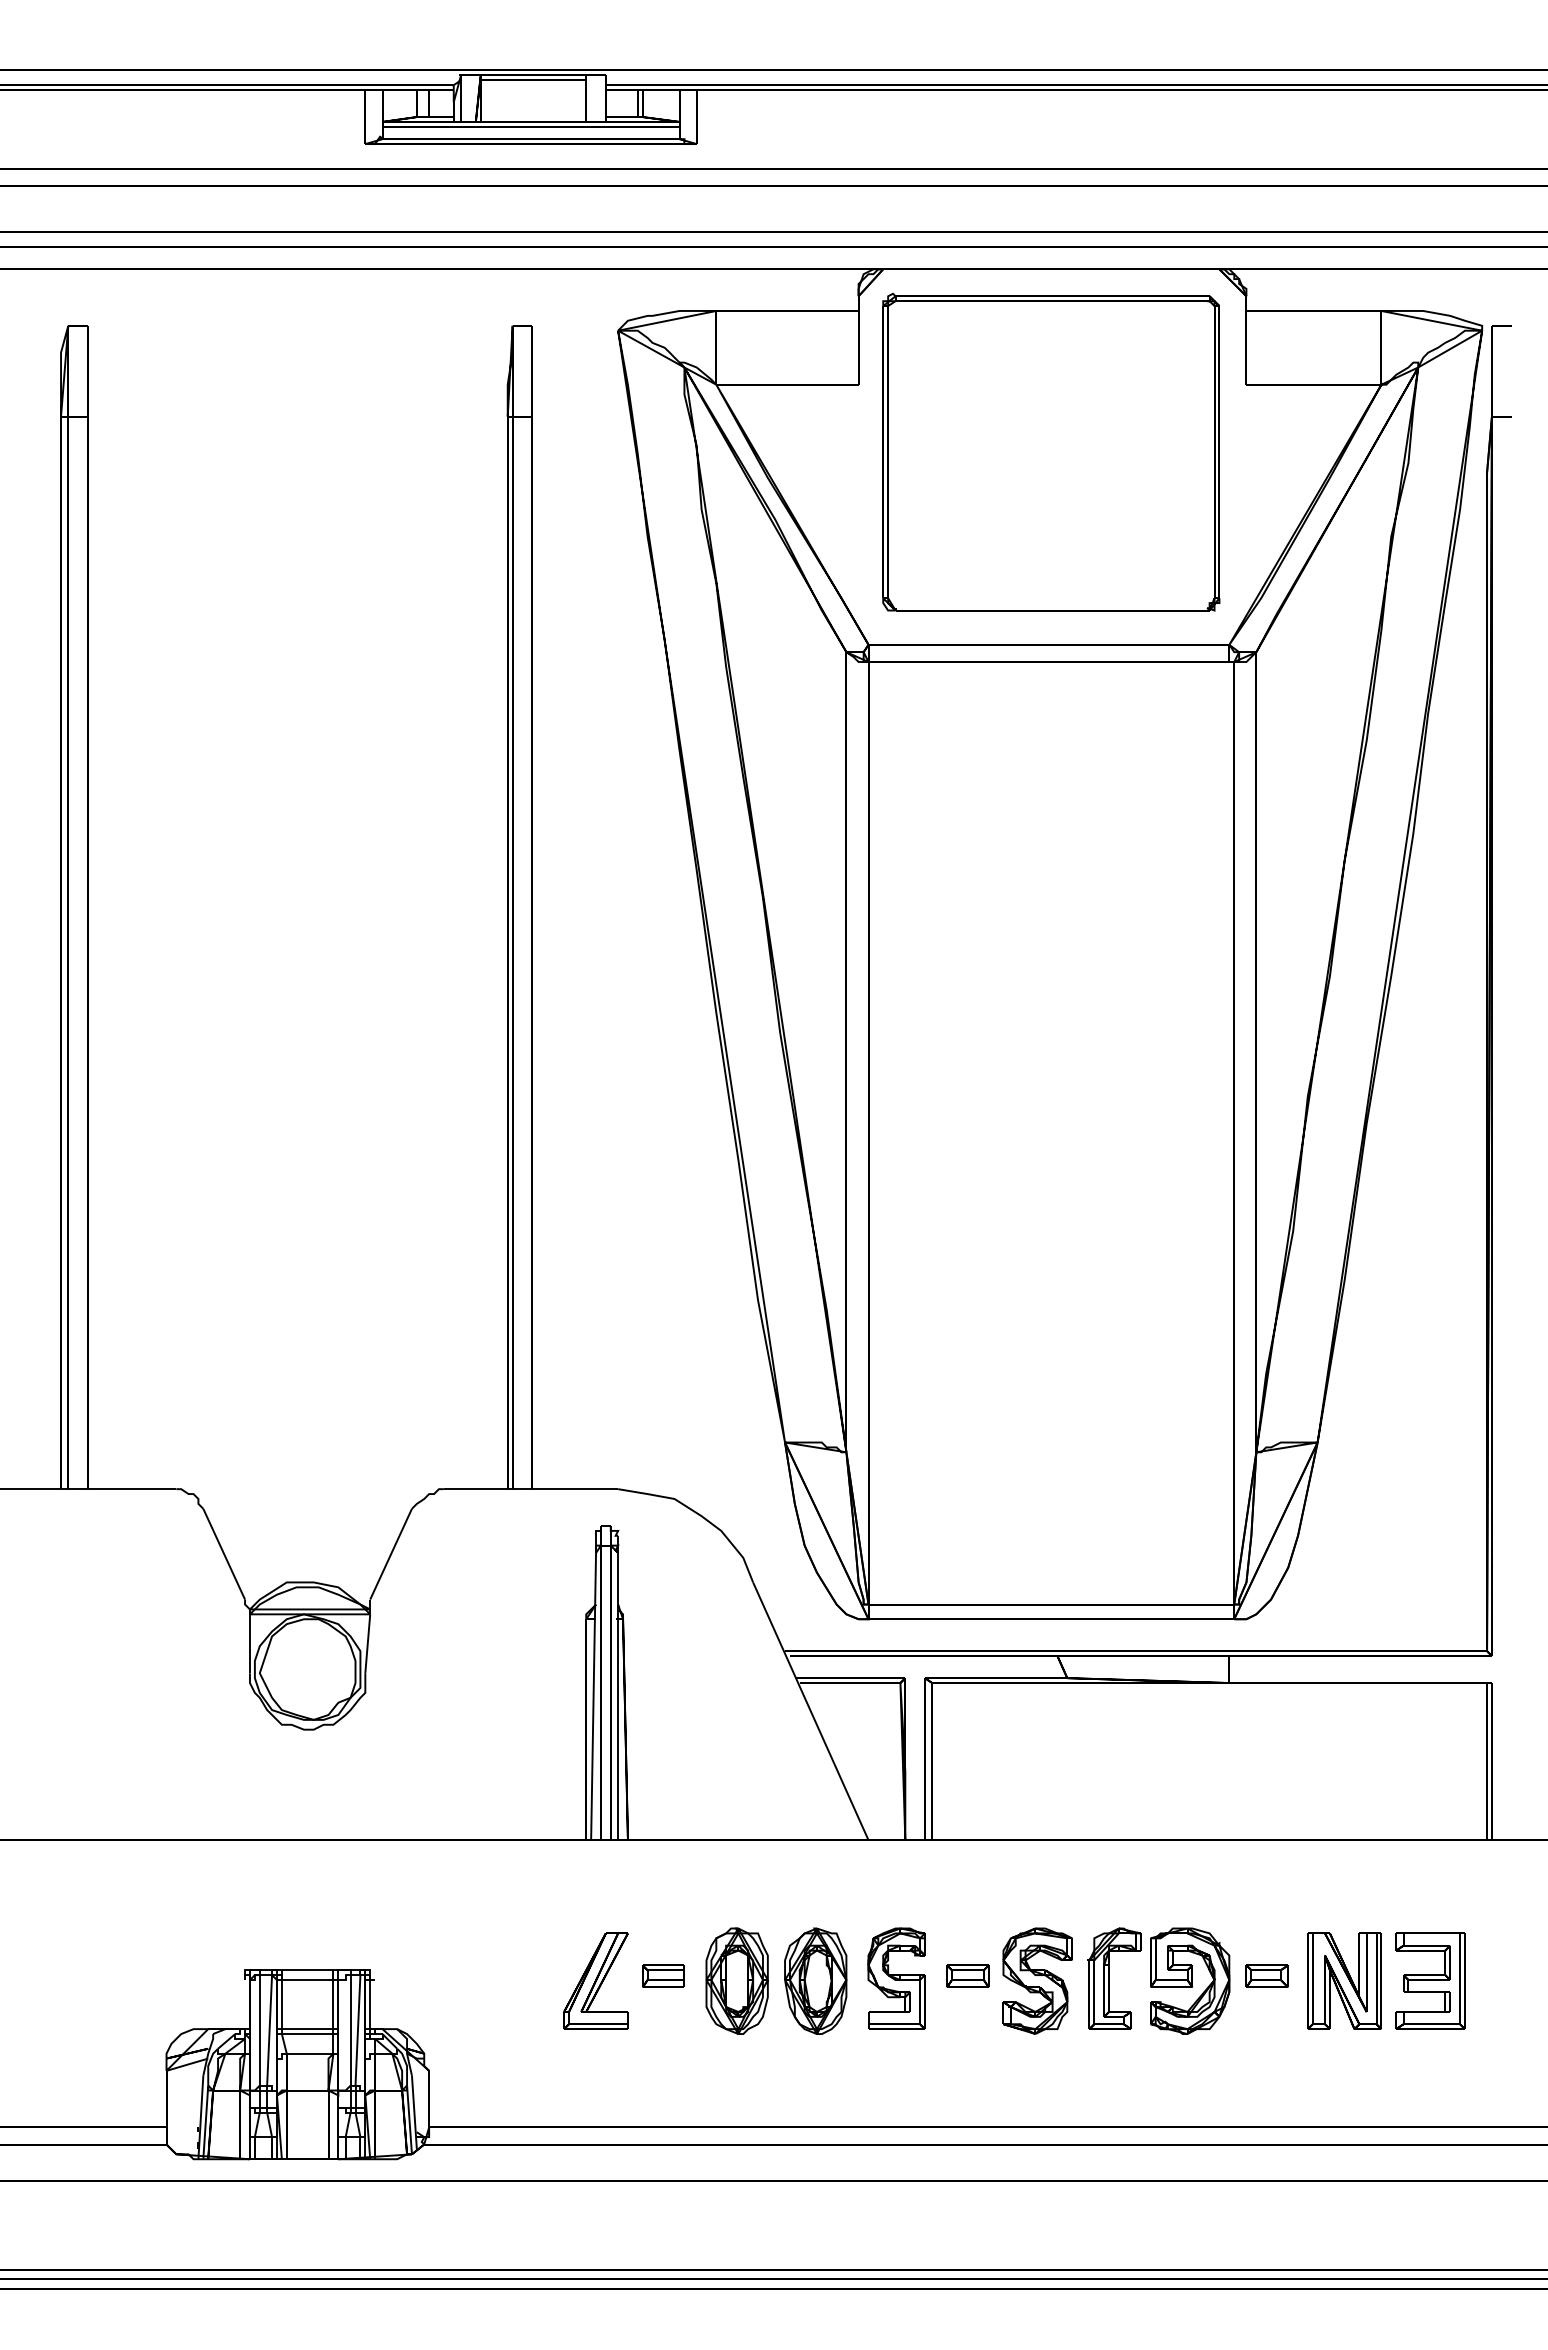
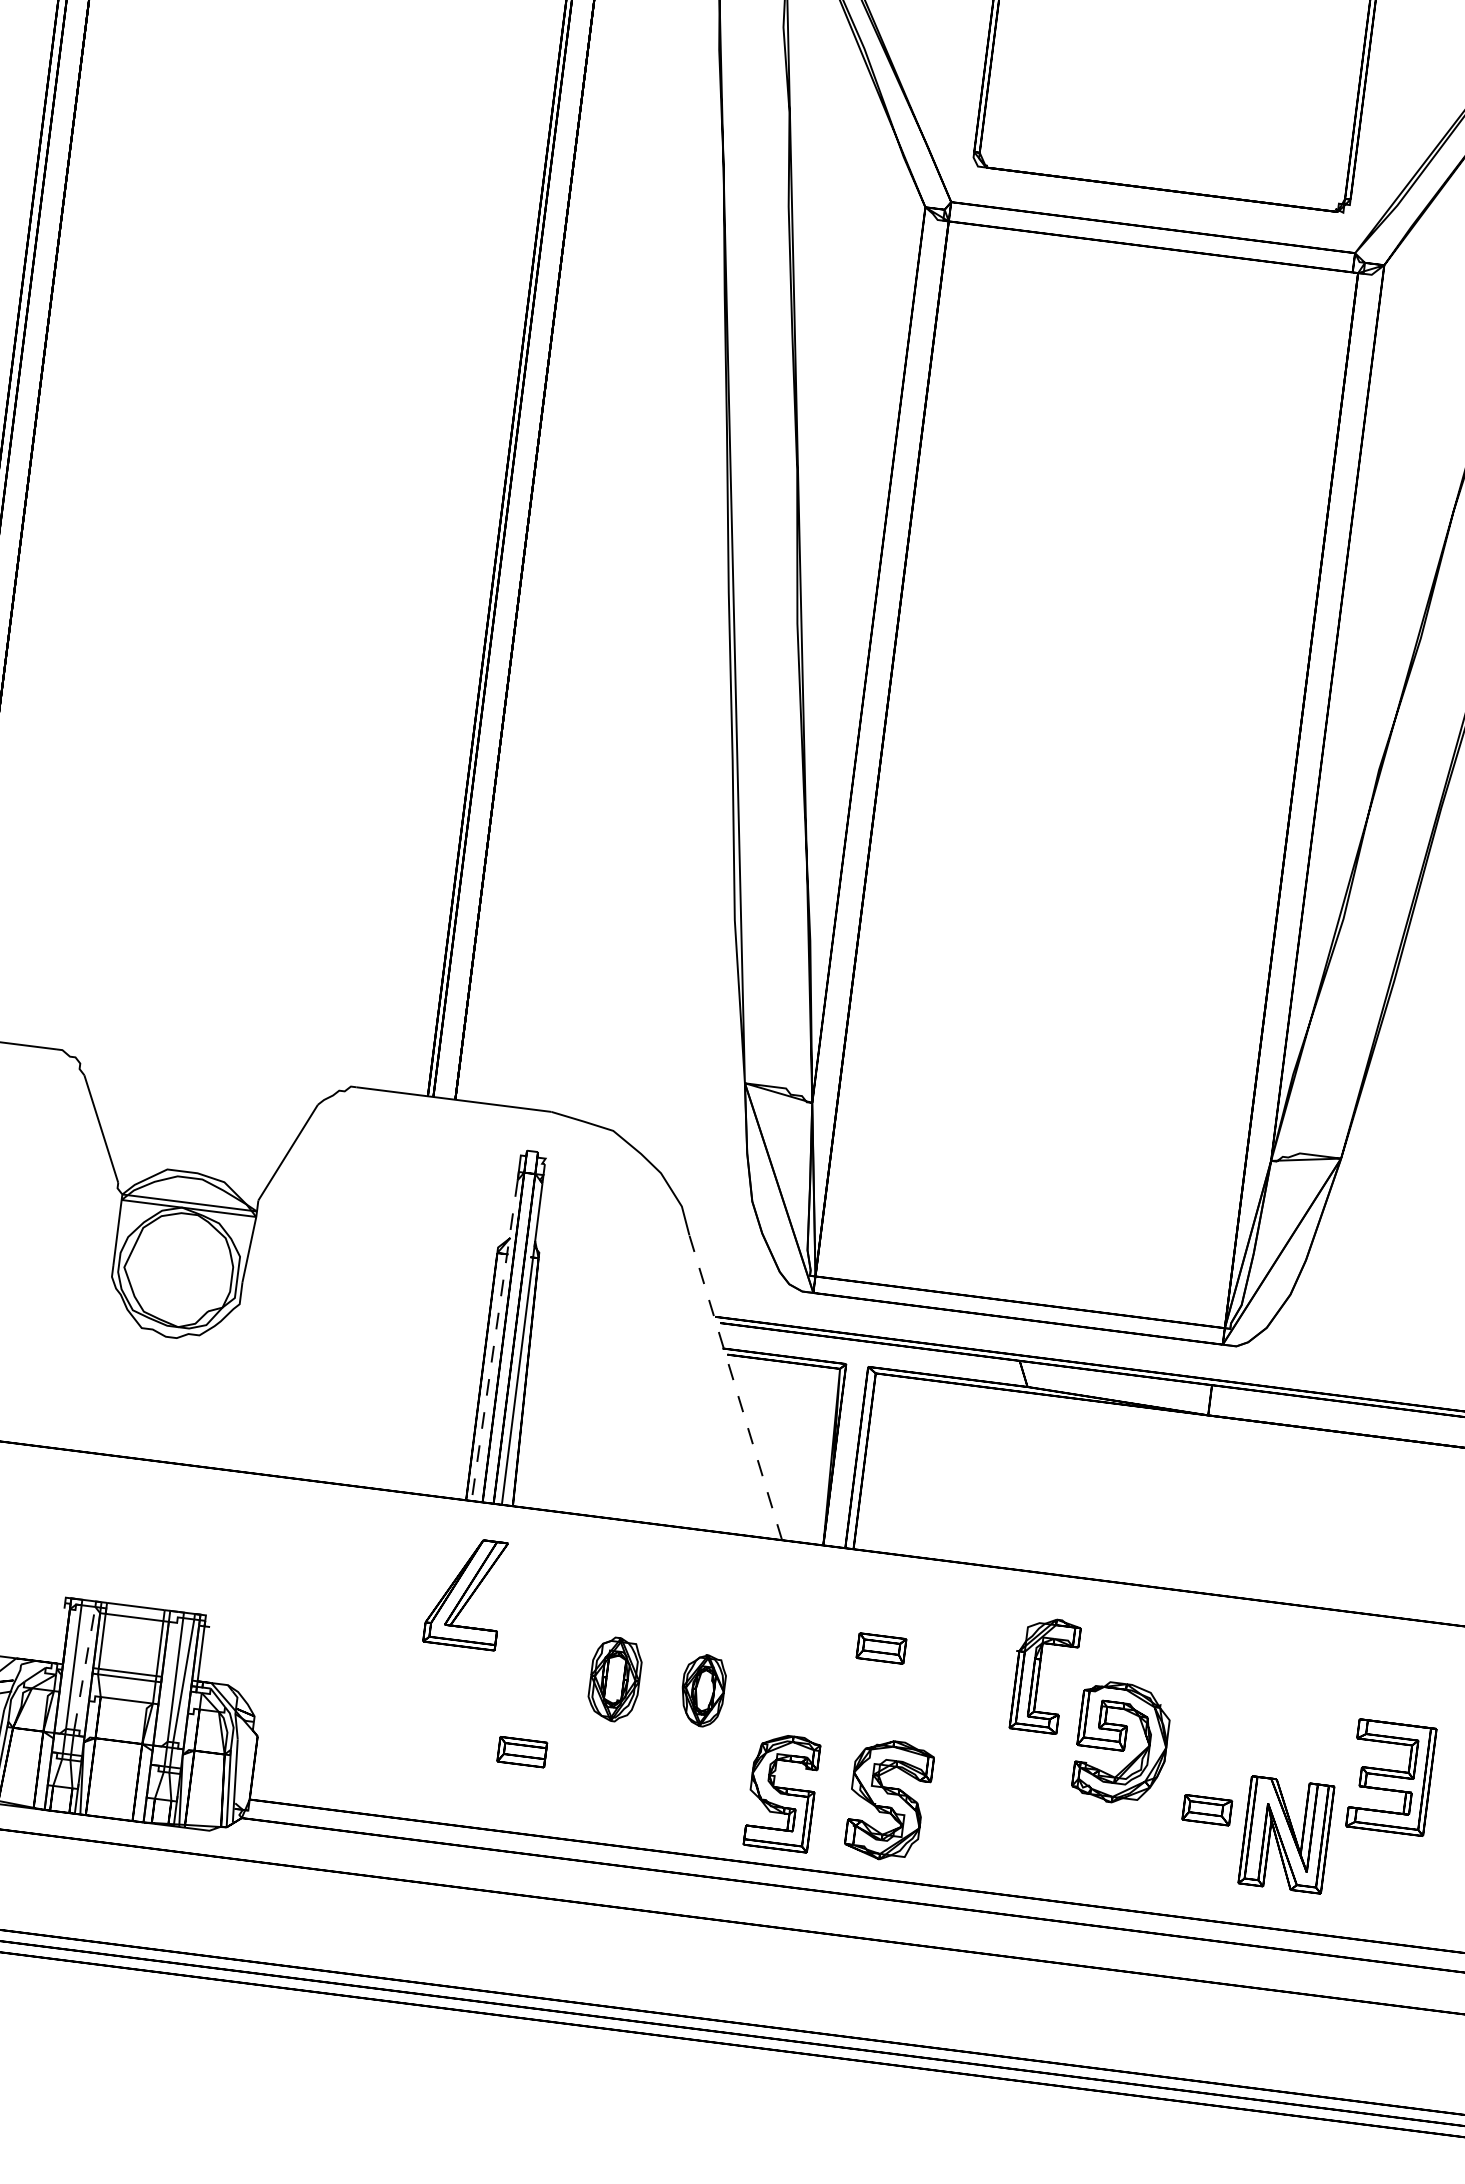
line: (593, 1696) -> (494, 1340), solid -> dashed
line: (810, 1710) -> (735, 1386), solid -> dashed
part: (663, 1975) -> (522, 1751), moved
part: (967, 1975) -> (881, 1647), moved
part: (1266, 1975) -> (1206, 1809), moved
part: (896, 1978) -> (782, 1791), moved
part: (1114, 1978) -> (1044, 1675), moved
part: (595, 1980) -> (465, 1591), moved
part: (736, 1980) -> (614, 1678), size x0.7
part: (815, 1980) -> (702, 1689), size x0.6
part: (1037, 1980) -> (889, 1799), moved
part: (1344, 1980) -> (1286, 1834), moved
line: (269, 2029) -> (84, 1667), solid -> dashed

